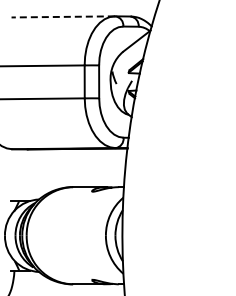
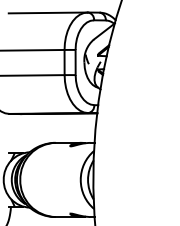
line: (63, 16) -> (48, 12), dashed -> solid

